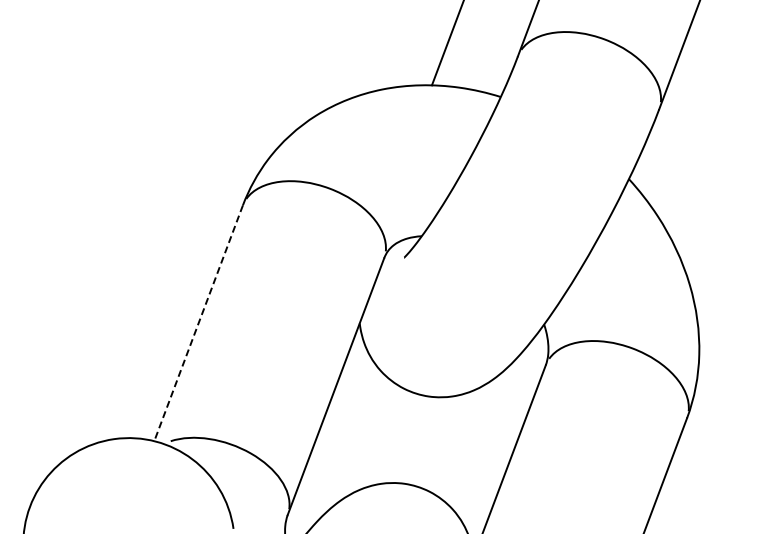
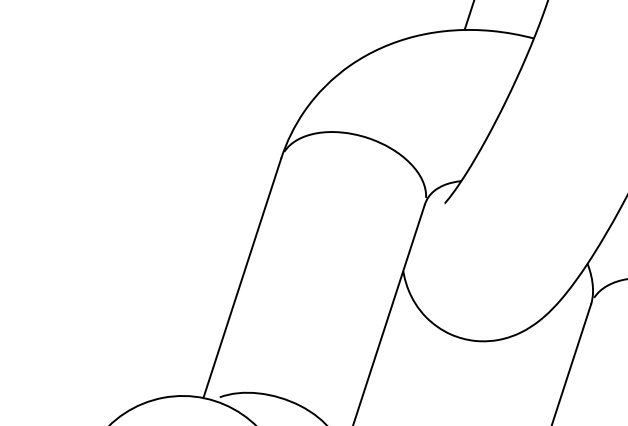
line: (198, 323) -> (242, 278), dashed -> solid

